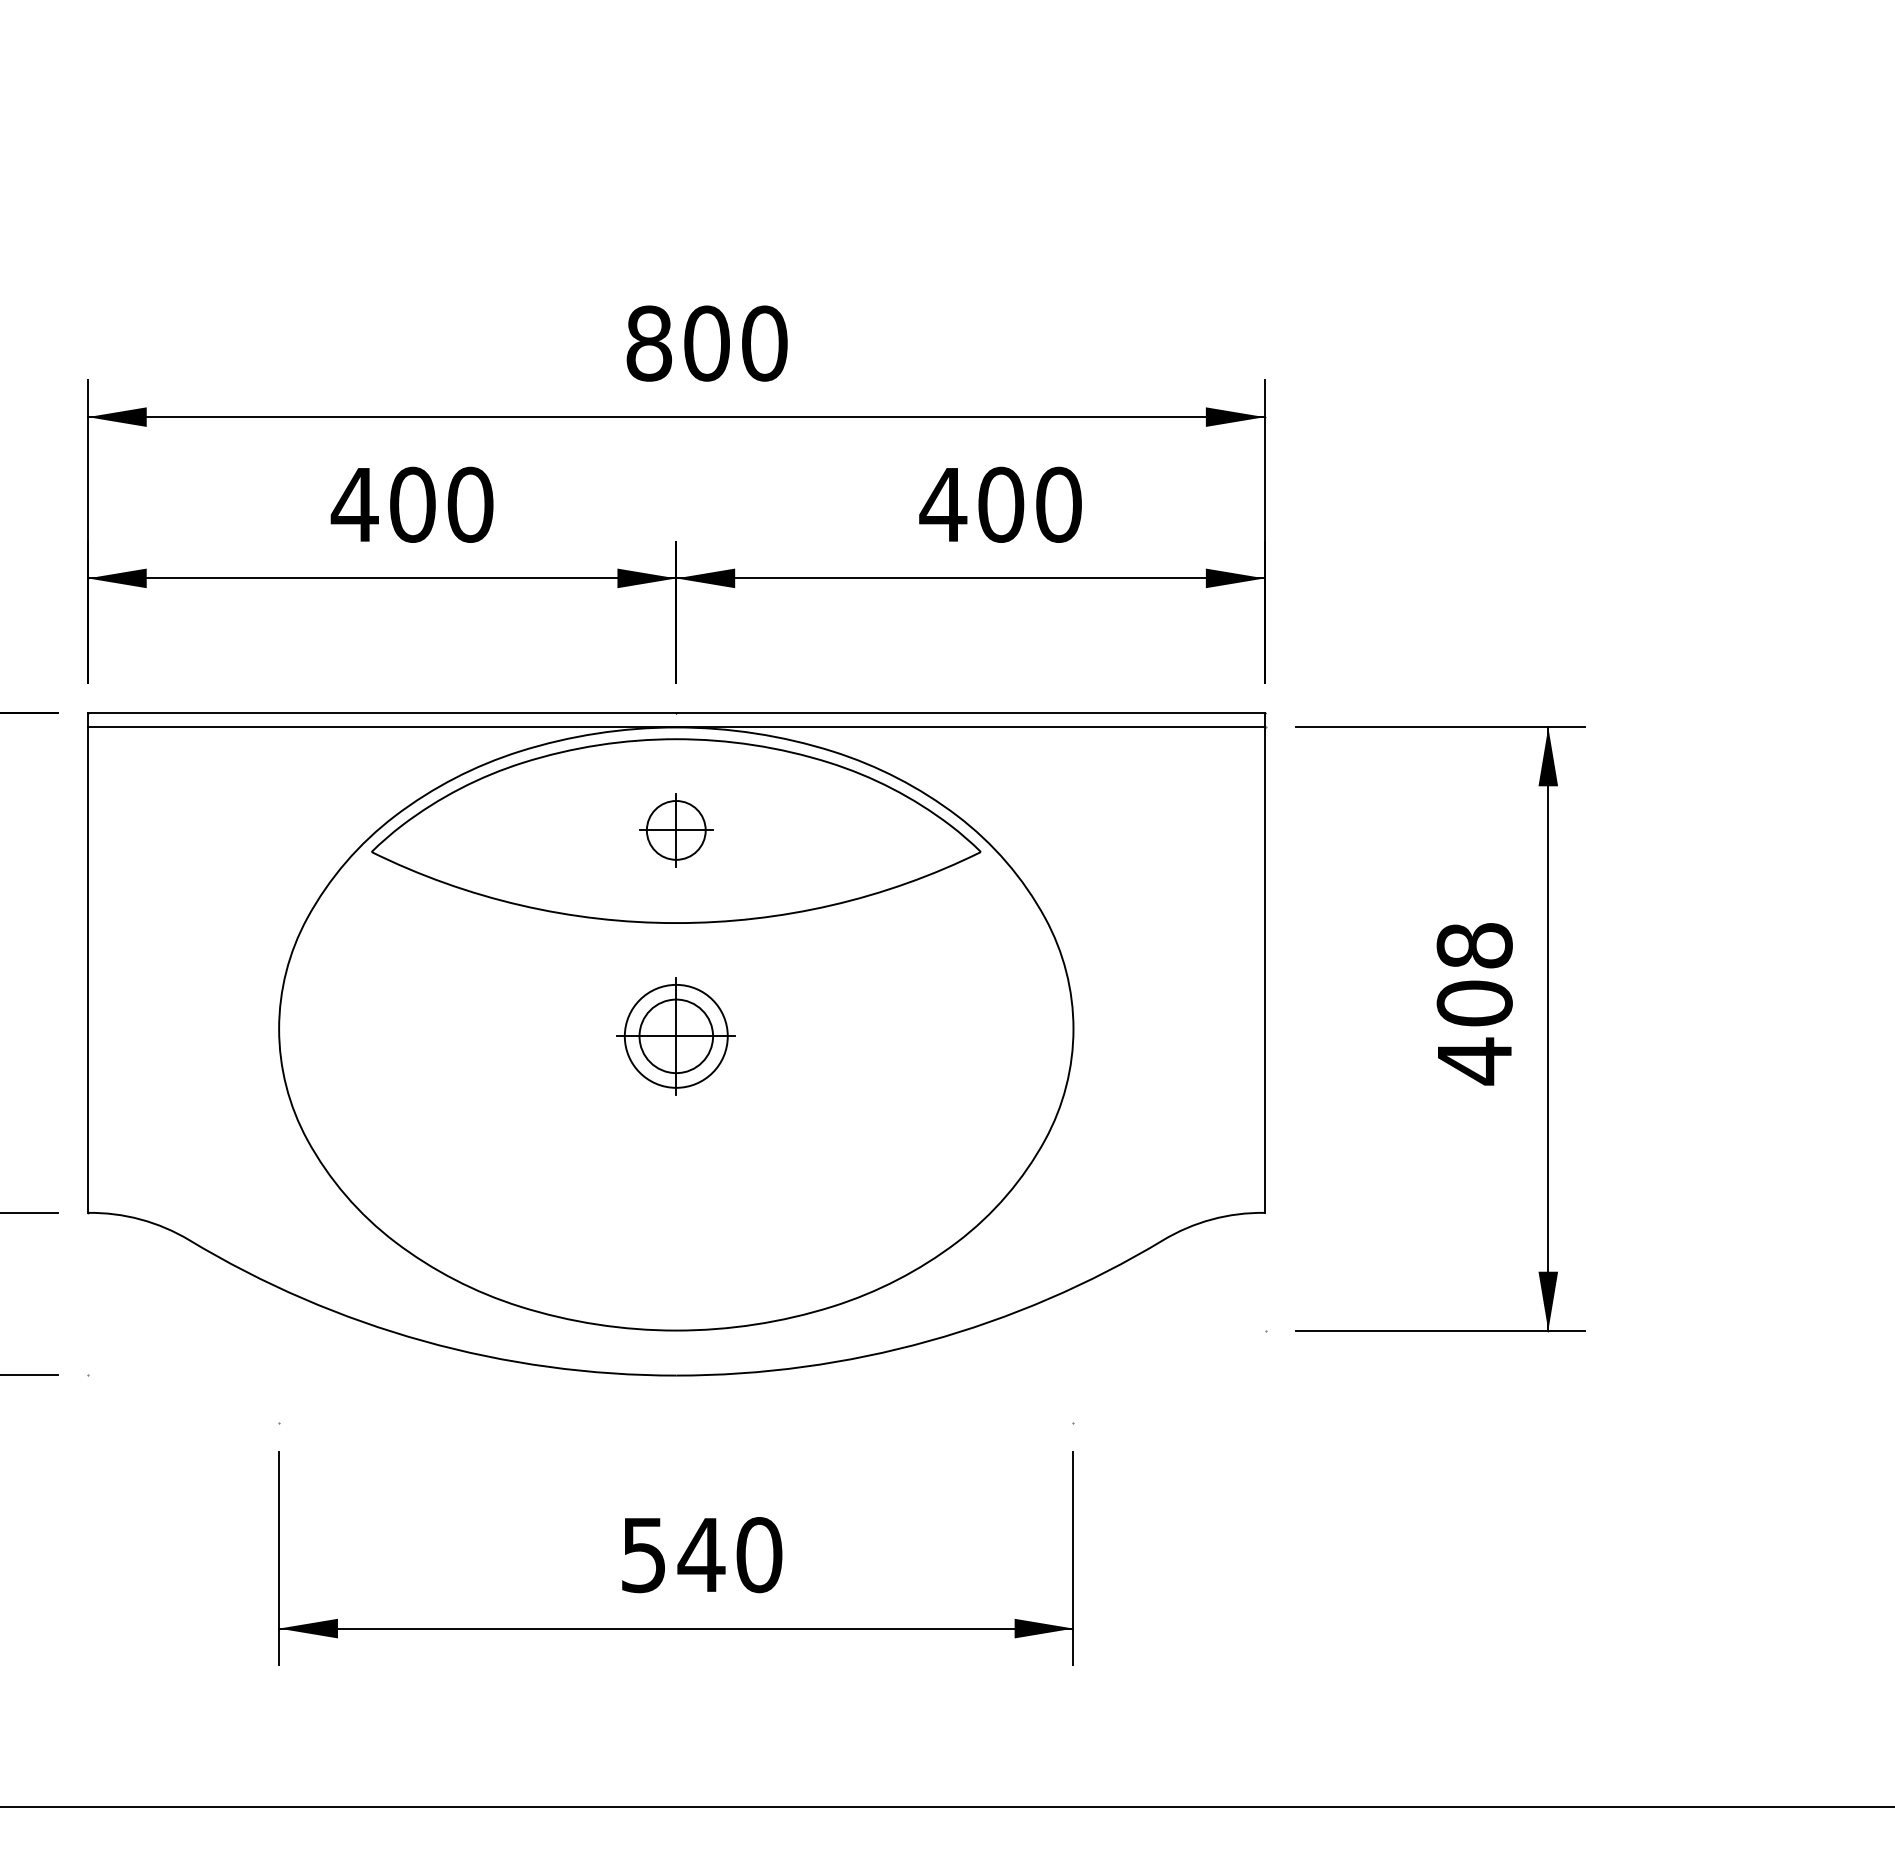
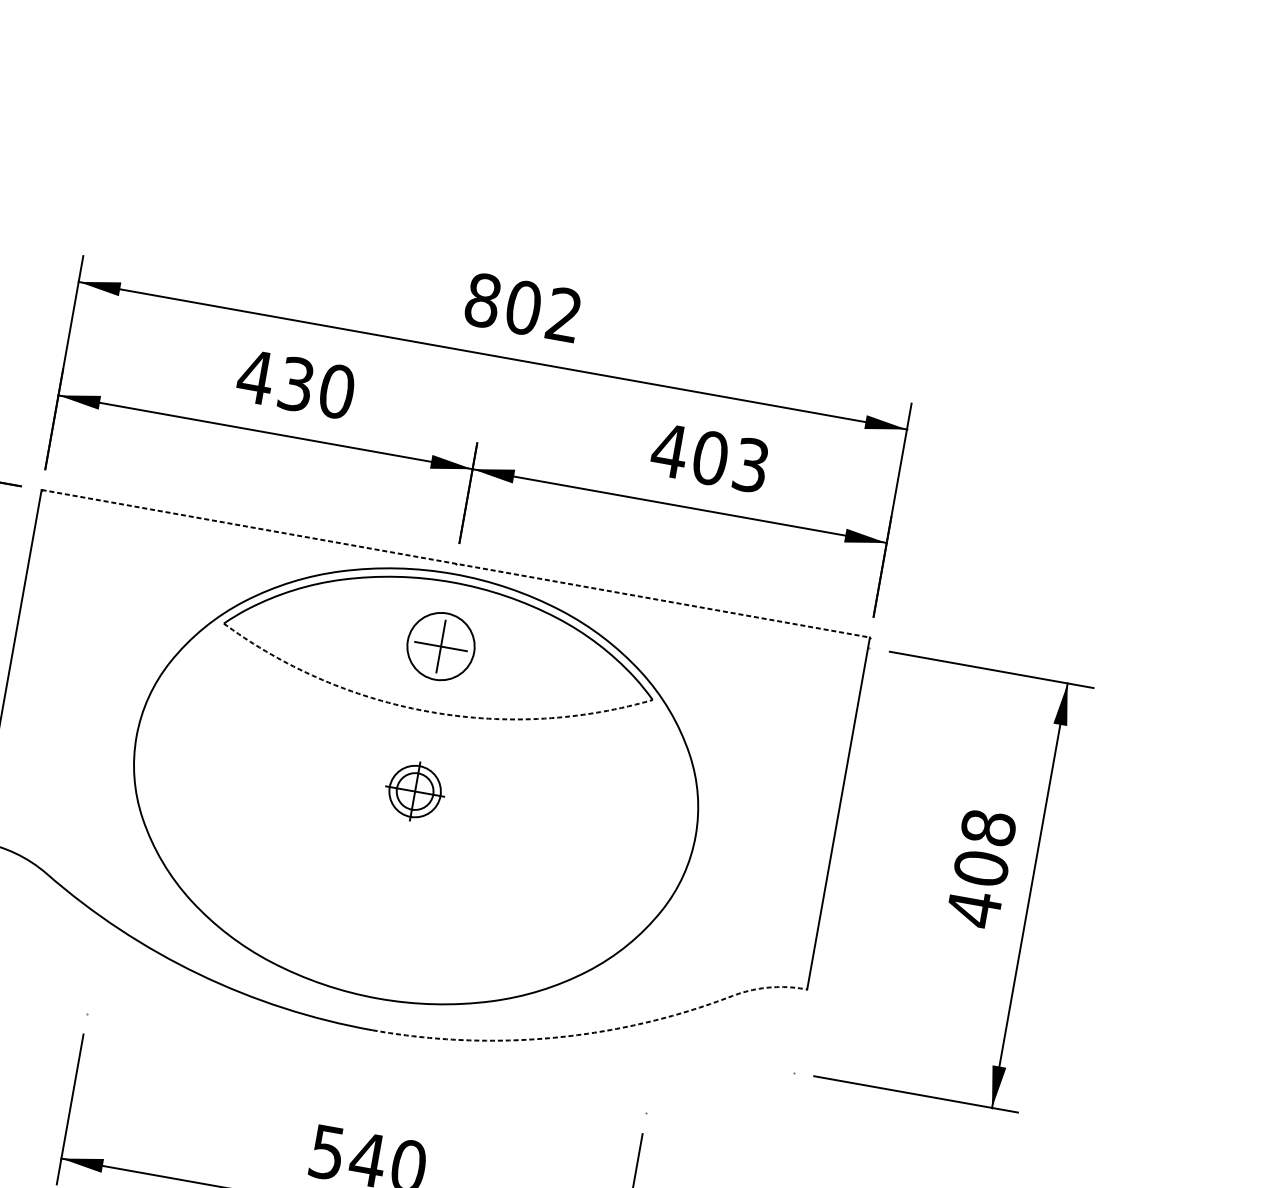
text: (764, 343) -> (564, 314), 800 -> 802
text: (412, 504) -> (296, 384), 400 -> 430
text: (1058, 504) -> (750, 465), 400 -> 403
line: (676, 712) -> (455, 563), solid -> dashed
line: (675, 727) -> (453, 574), removed
circle: (675, 830) -> (440, 646), size x1.6
arc: (676, 923) -> (429, 712), solid -> dashed
part: (675, 1036) -> (414, 791), size x0.7
line: (984, 1323) -> (596, 1032), solid -> dashed

